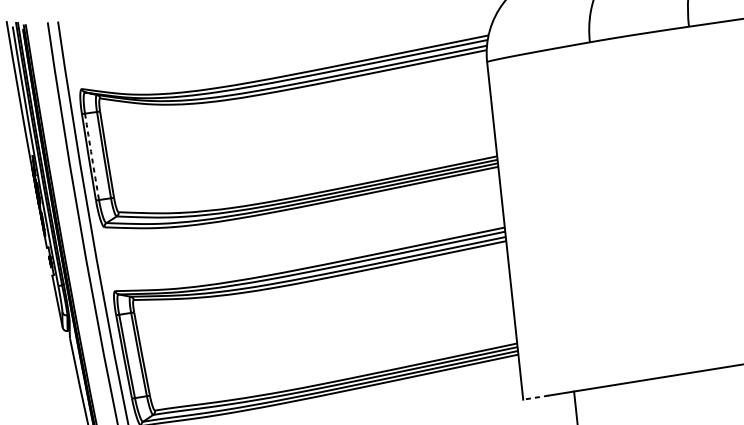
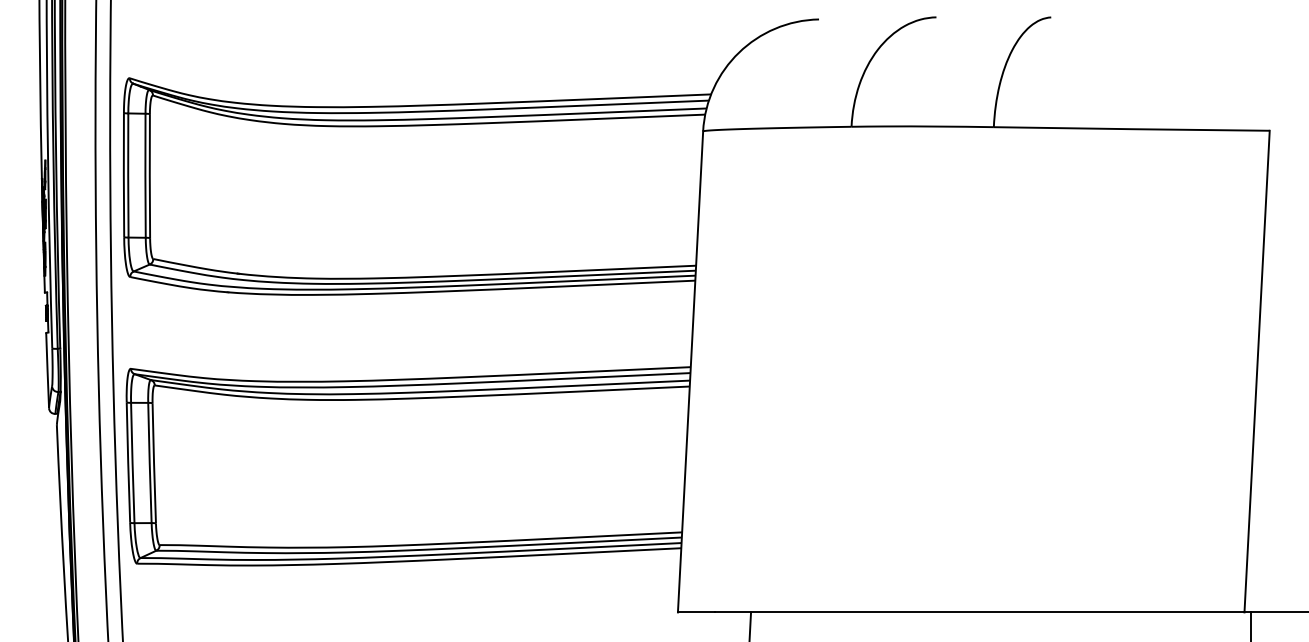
arc: (92, 156) -> (128, 175), dashed -> solid
line: (535, 397) -> (695, 612), dashed -> solid

